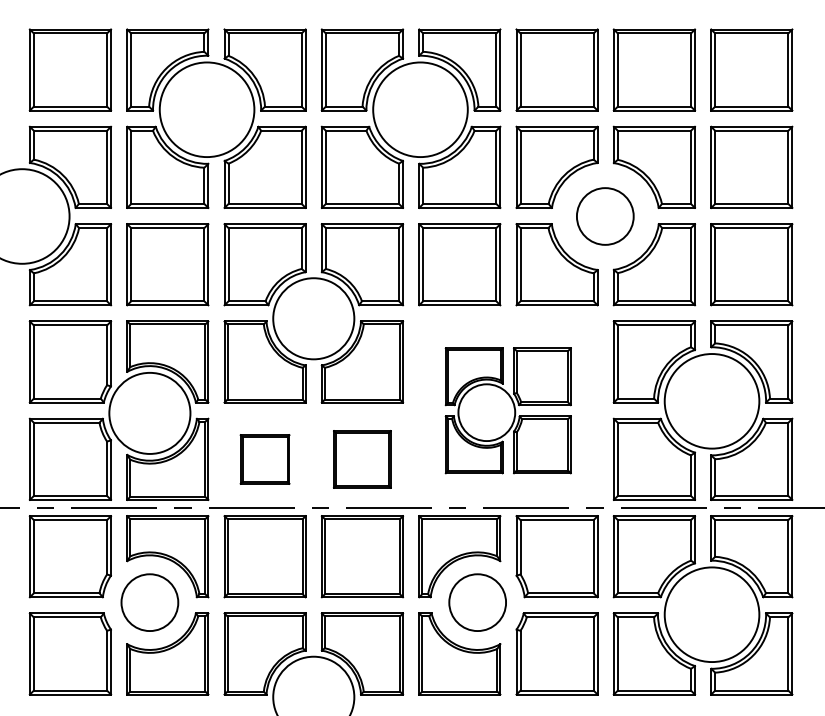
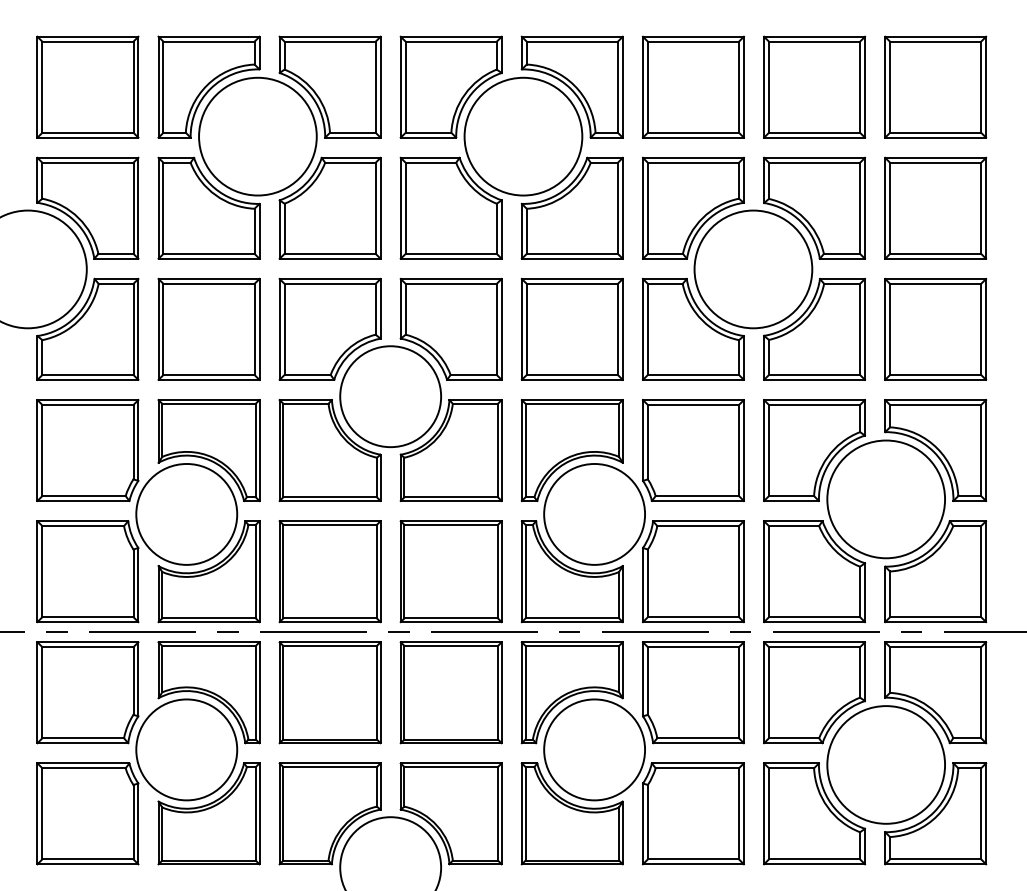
circle: (605, 216) -> (753, 269), size x1.67
part: (508, 411) -> (632, 511), size x1.43
part: (264, 459) -> (329, 571), size x1.67
part: (361, 459) -> (450, 571), size x1.43
circle: (149, 602) -> (186, 749), size x1.43
circle: (477, 602) -> (594, 749), size x1.43

